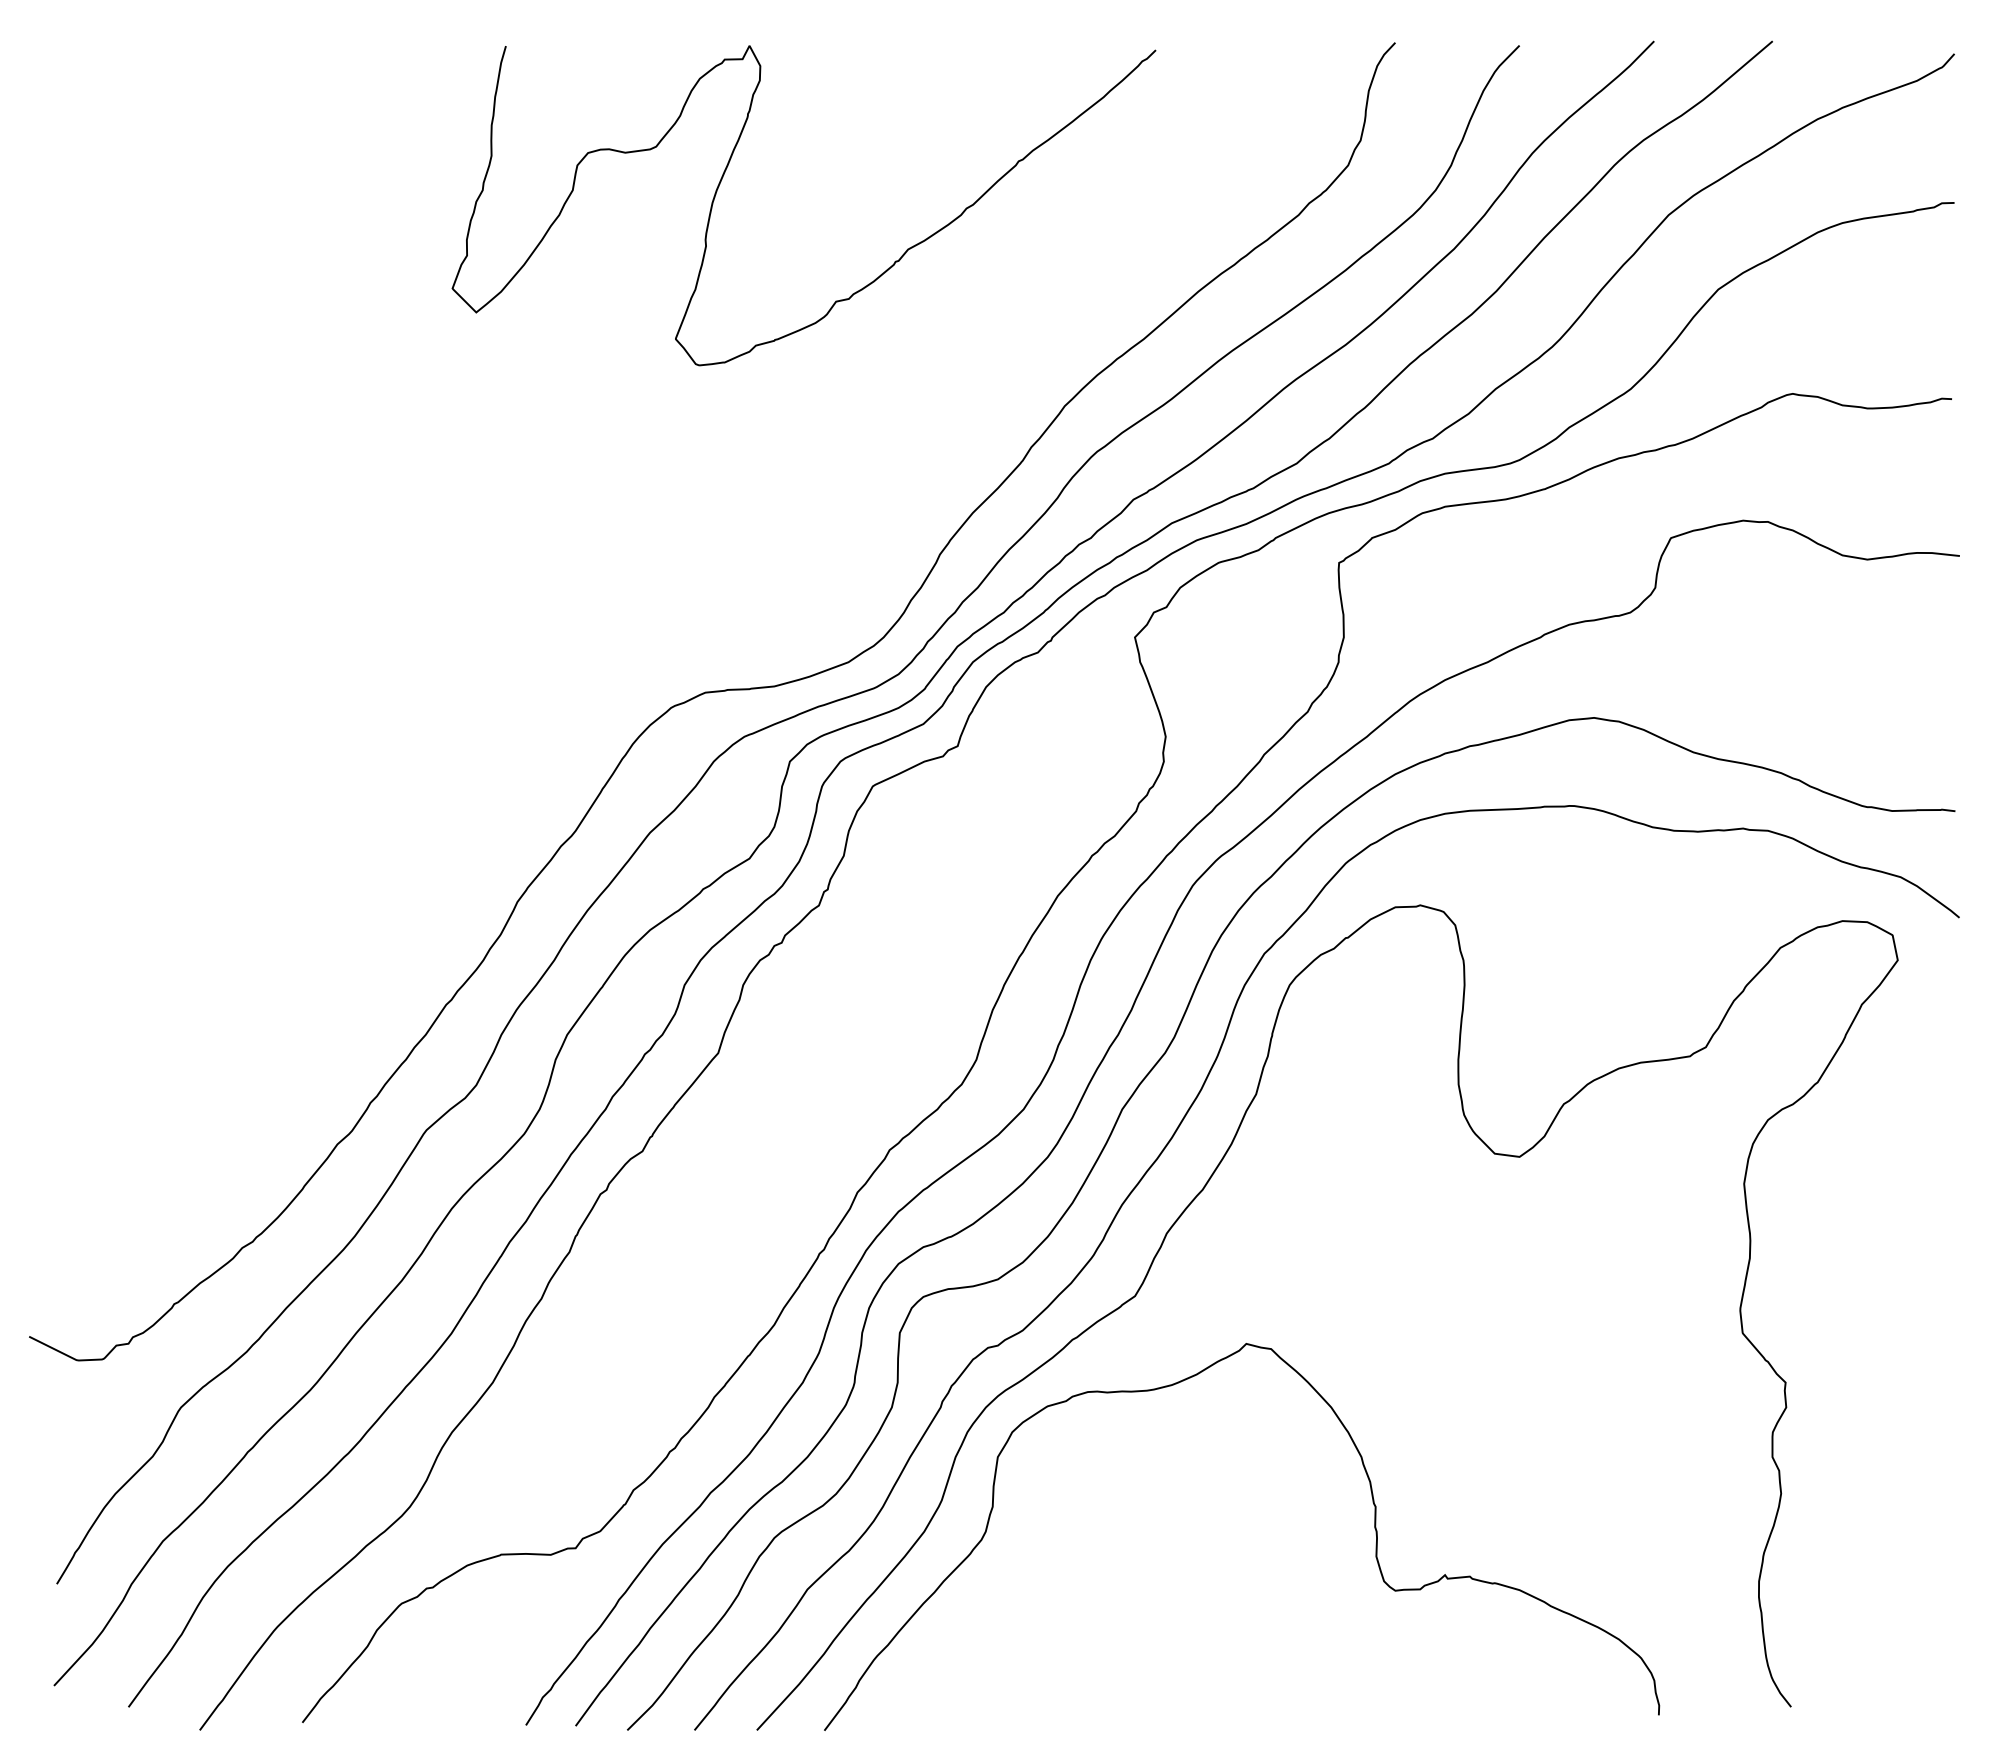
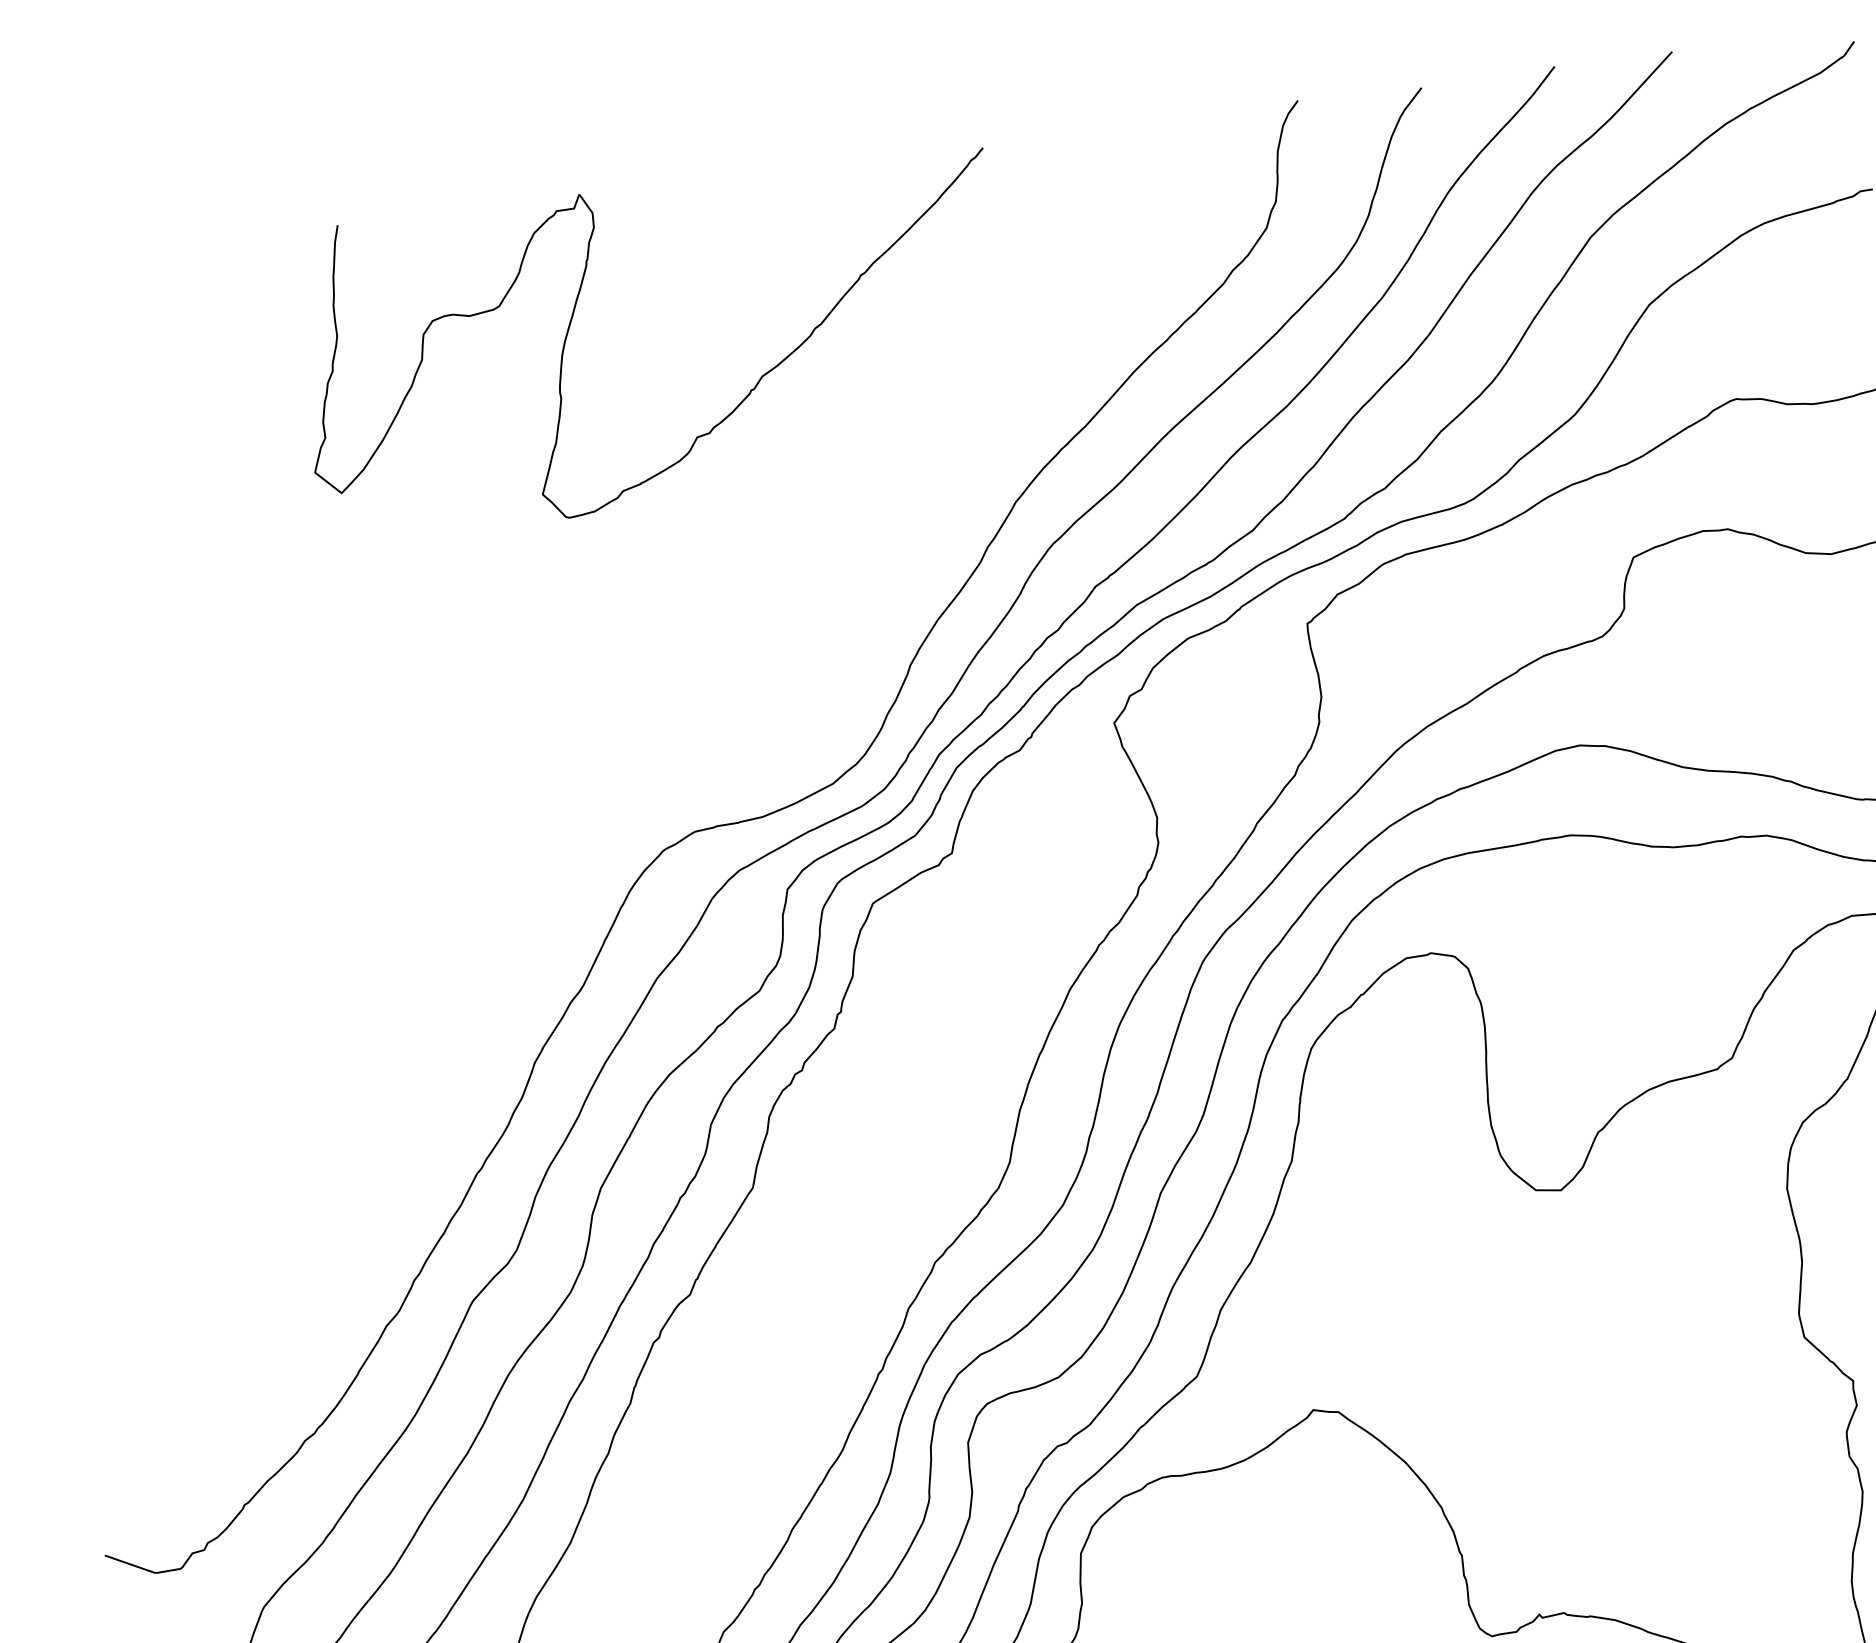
curve: (724, 175) -> (570, 326), moved

